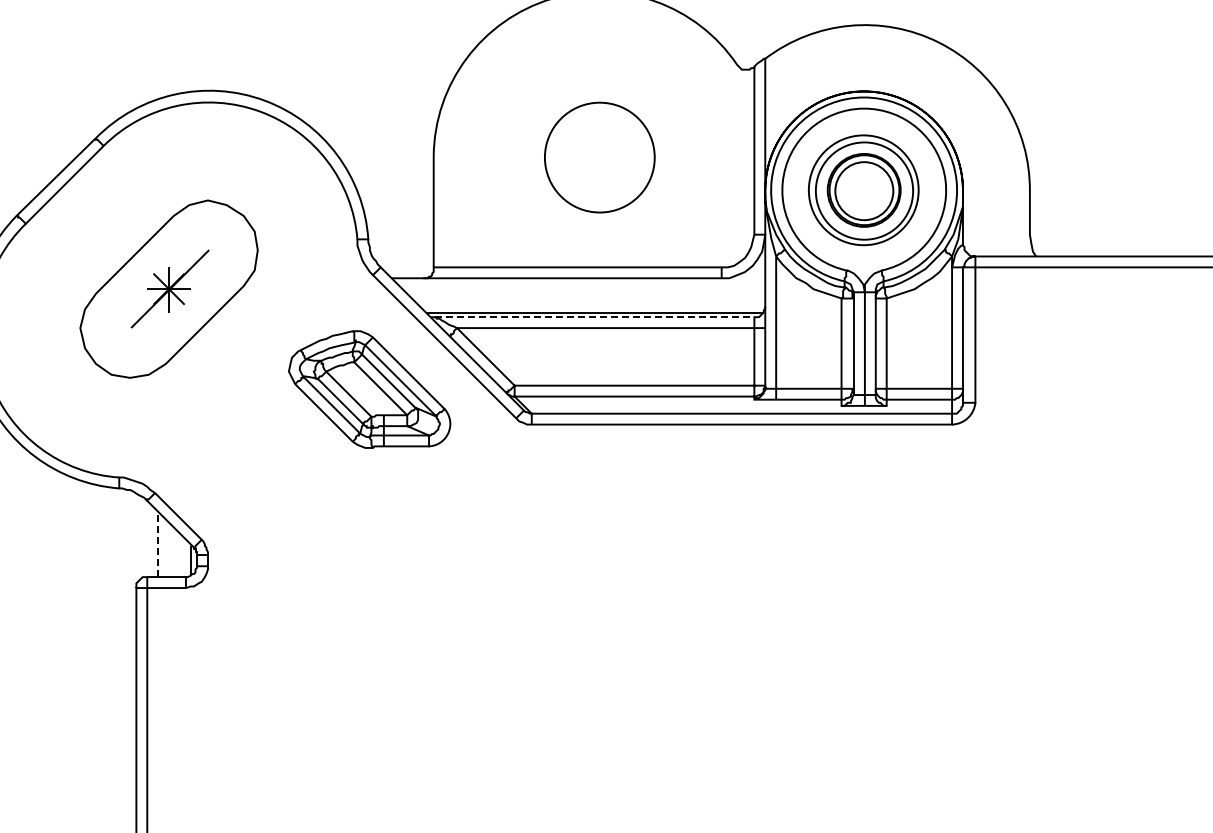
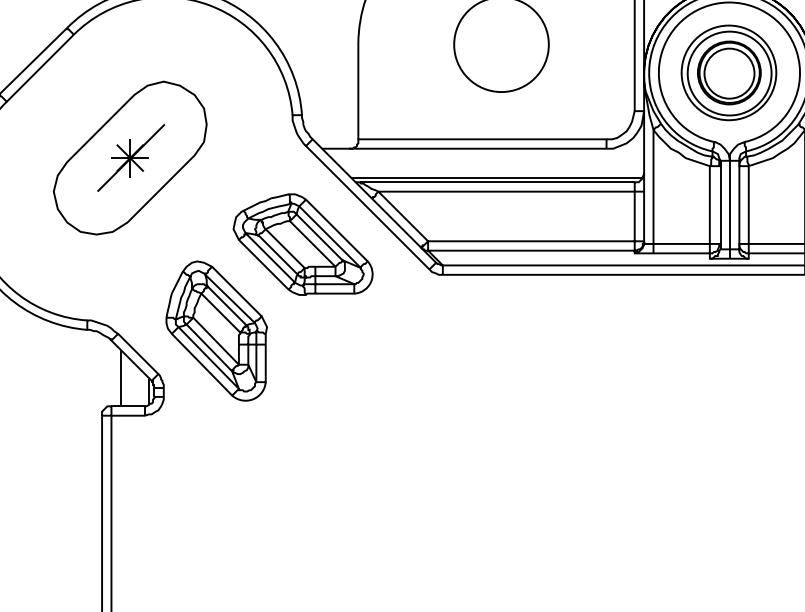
line: (594, 317) -> (496, 182), dashed -> solid
part: (269, 489) -> (216, 330), added
line: (158, 545) -> (121, 379), dashed -> solid

